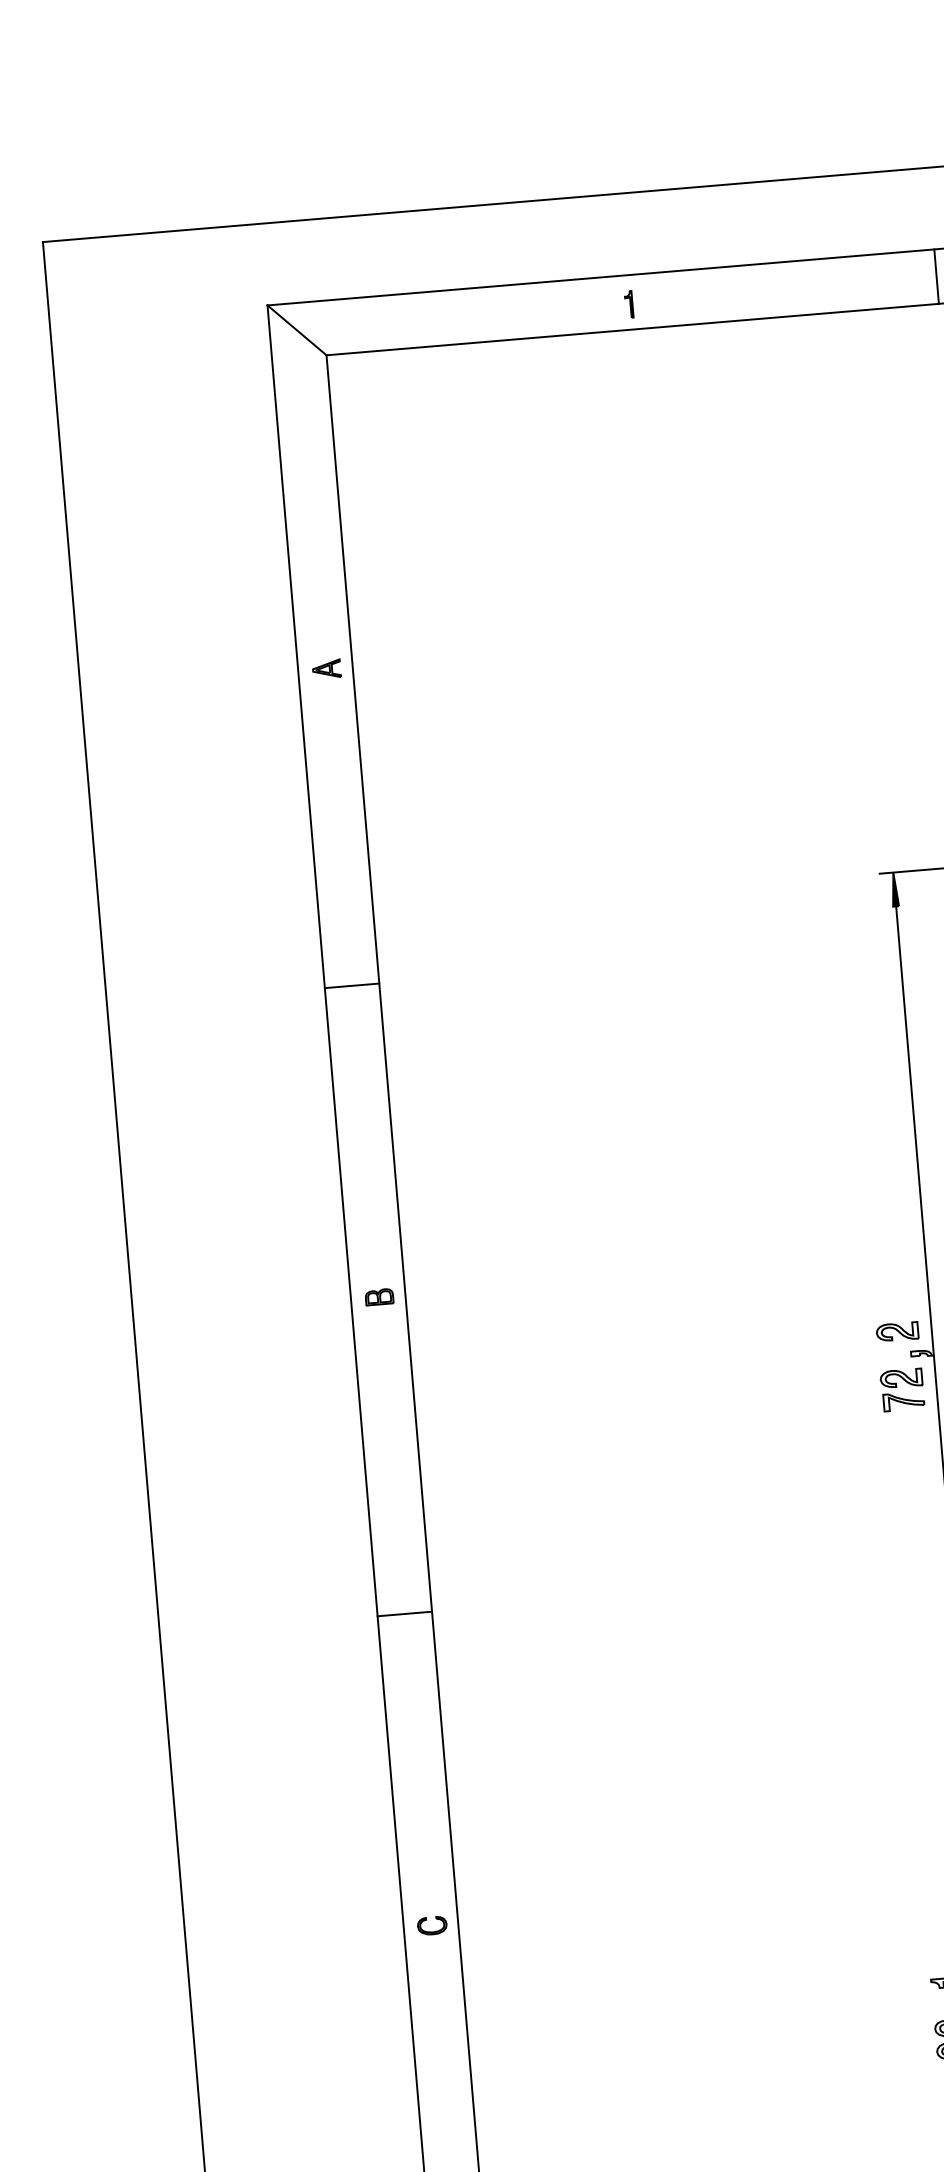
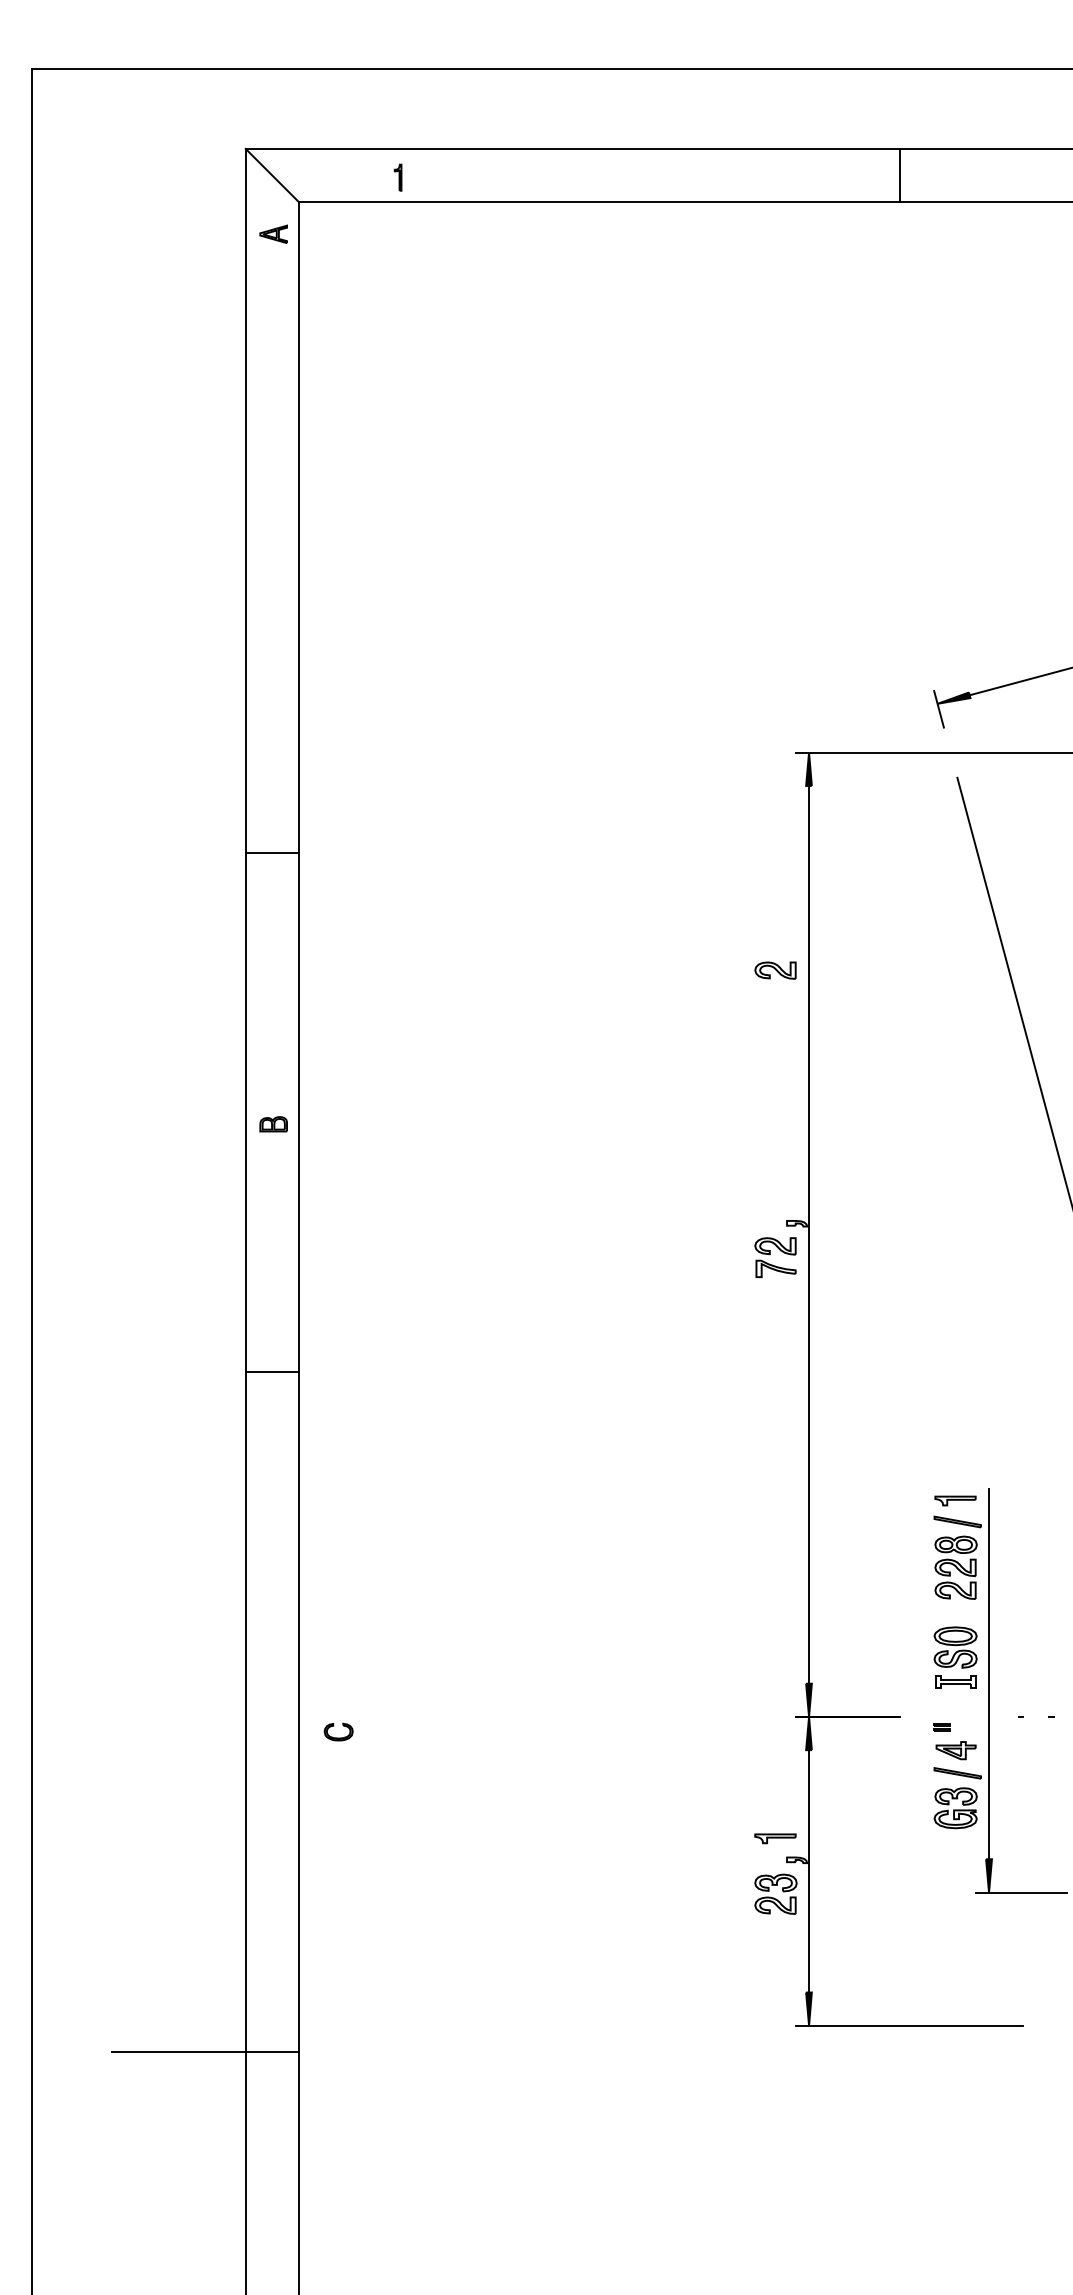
part: (628, 304) -> (397, 177), moved
part: (326, 668) -> (273, 233), moved
line: (352, 985) -> (272, 852), moved
part: (897, 1331) -> (775, 970), moved
line: (404, 1614) -> (272, 1372), moved
part: (432, 1925) -> (338, 1731), moved

